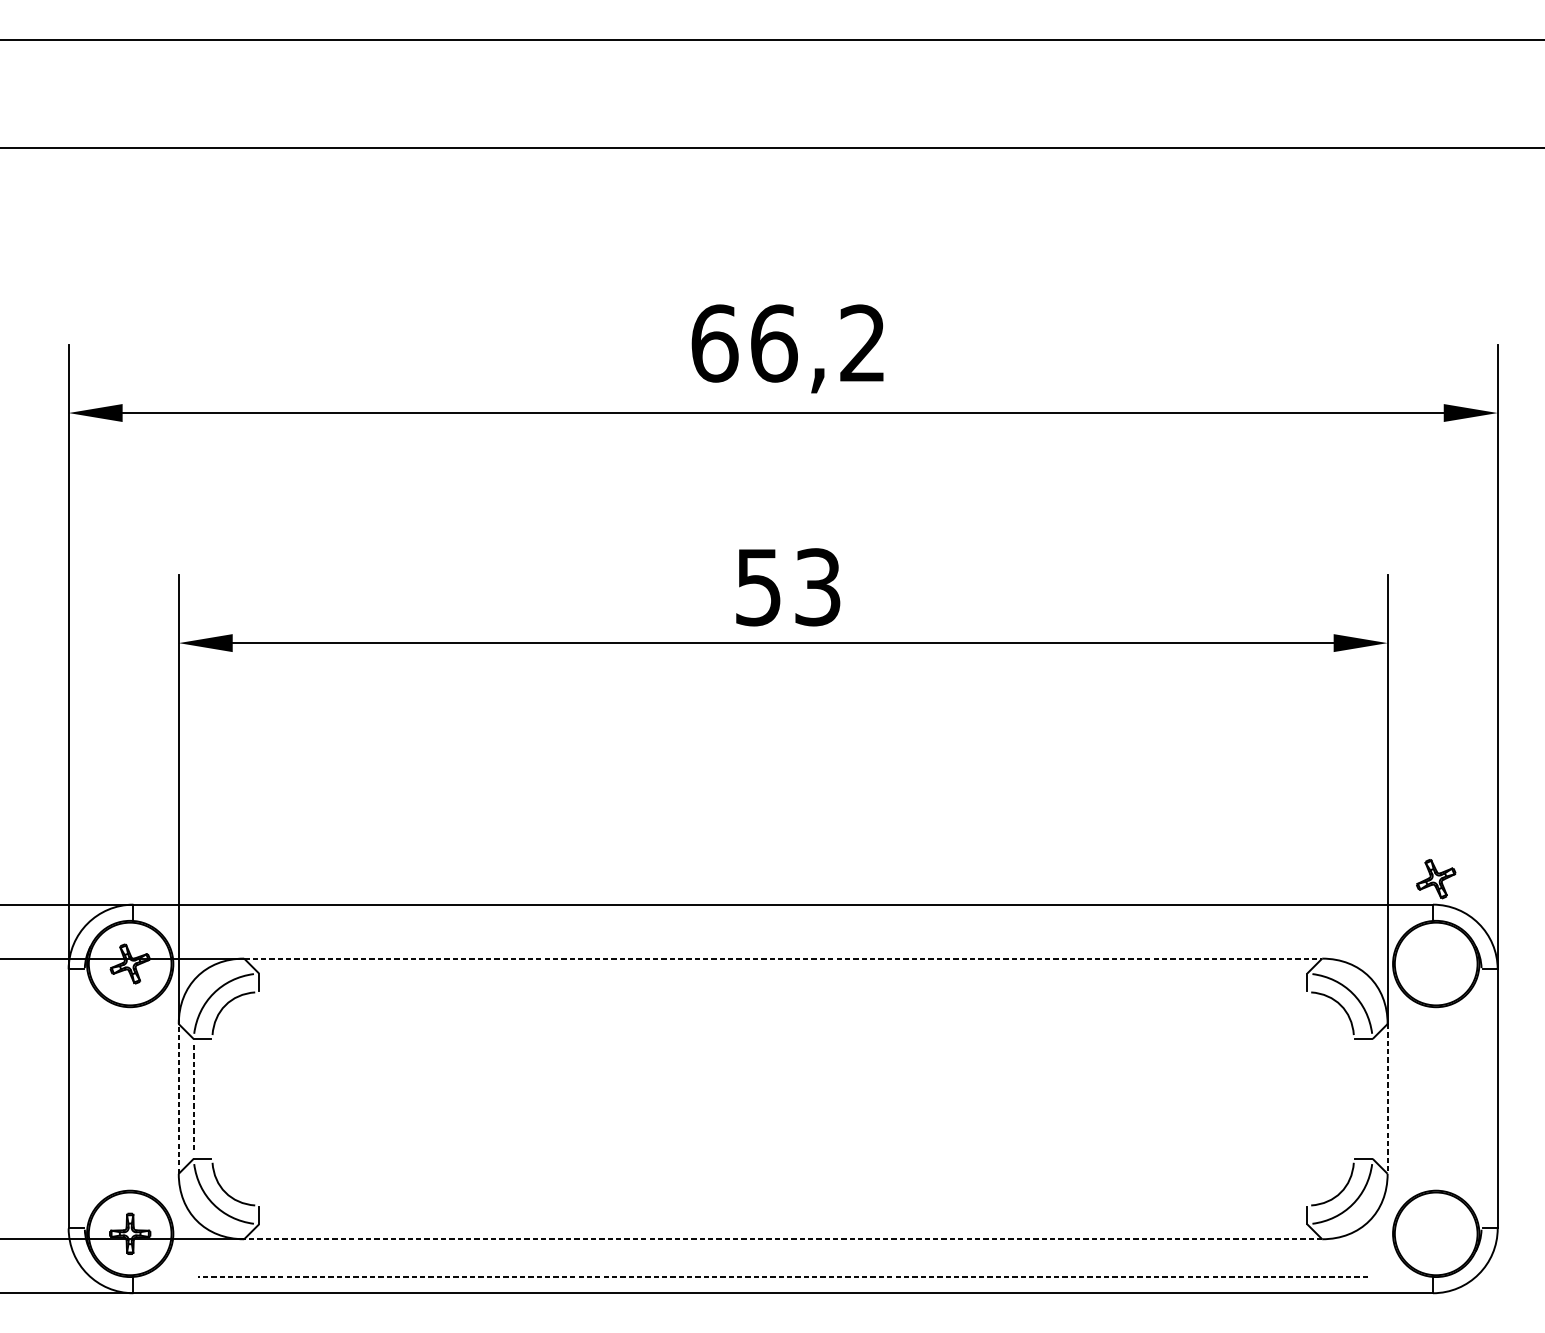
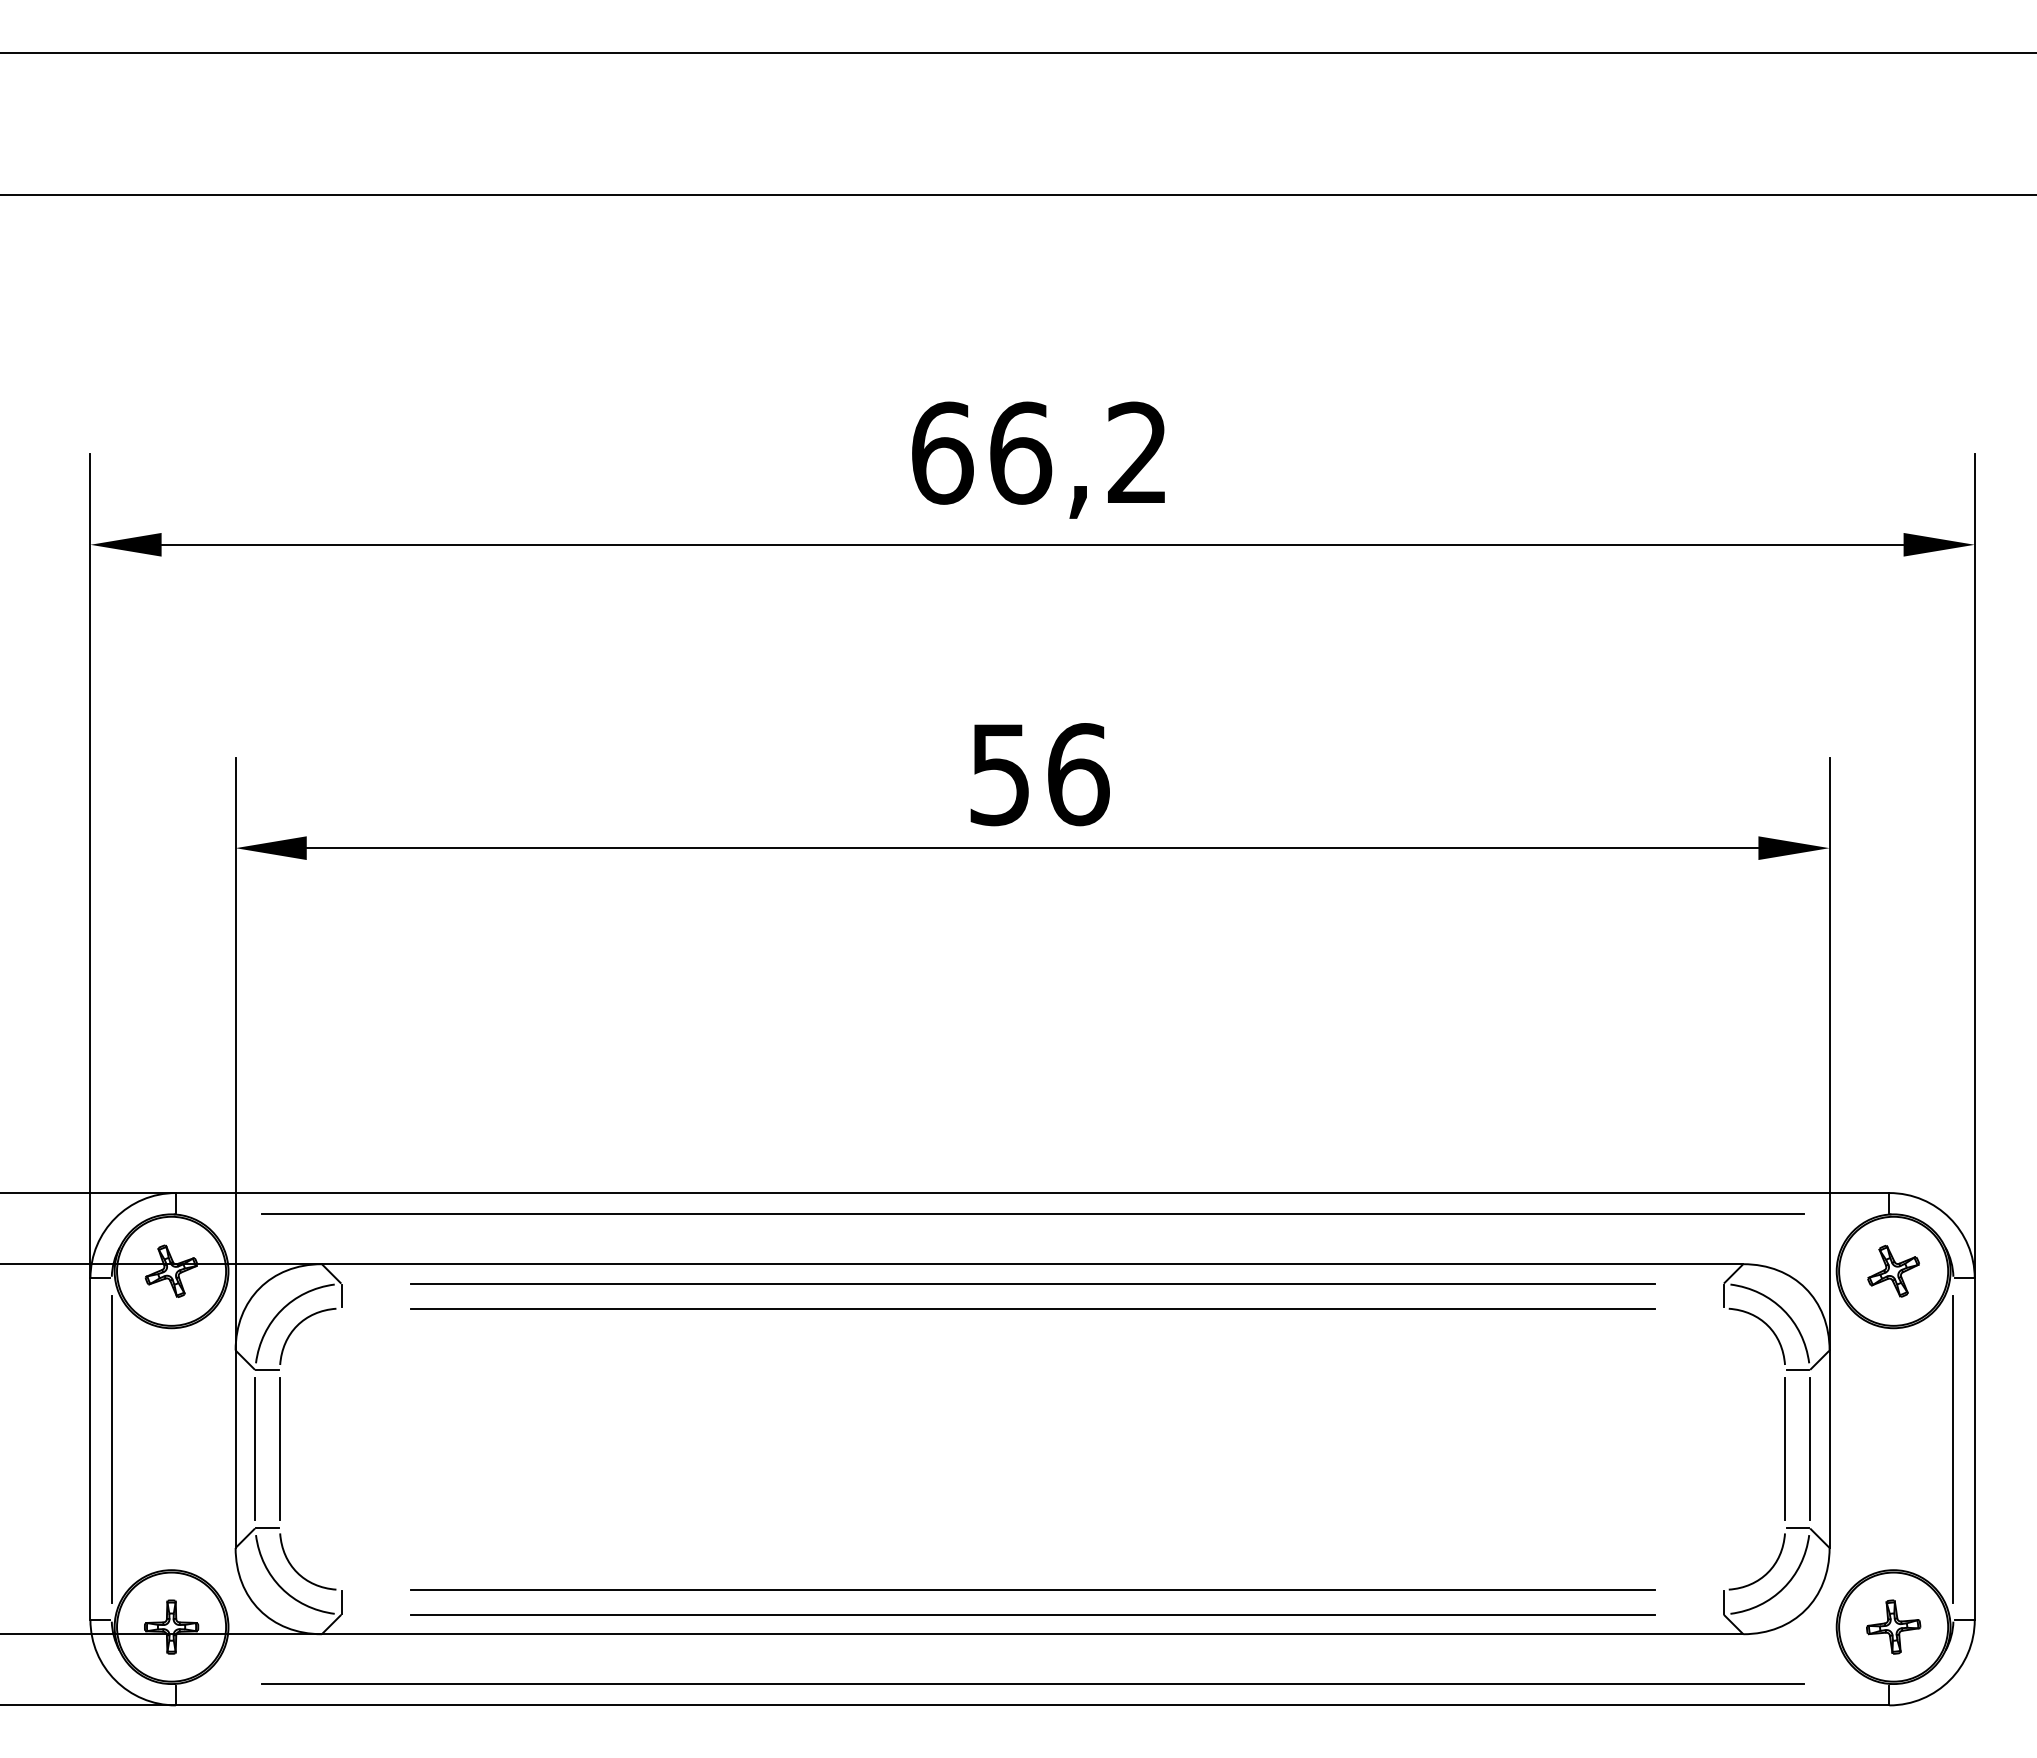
text: (818, 587) -> (1078, 774), 53 -> 56
part: (1436, 879) -> (1893, 1271), moved
line: (783, 920) -> (1032, 1214), added
line: (783, 958) -> (1032, 1264), dashed -> solid
line: (783, 973) -> (1032, 1283), added
line: (783, 992) -> (1032, 1308), added
line: (84, 1098) -> (111, 1448), added
line: (1481, 1098) -> (1953, 1448), added
line: (178, 1099) -> (235, 1449), dashed -> solid
line: (193, 1099) -> (255, 1449), dashed -> solid
line: (212, 1099) -> (279, 1449), added
line: (1354, 1099) -> (1785, 1449), added
line: (1372, 1099) -> (1809, 1449), added
line: (1387, 1099) -> (1829, 1449), dashed -> solid
line: (783, 1205) -> (1032, 1589), added
line: (783, 1224) -> (1032, 1614), added
part: (1436, 1233) -> (1893, 1626), added
line: (783, 1239) -> (1032, 1634), dashed -> solid
line: (783, 1277) -> (1032, 1684), dashed -> solid

